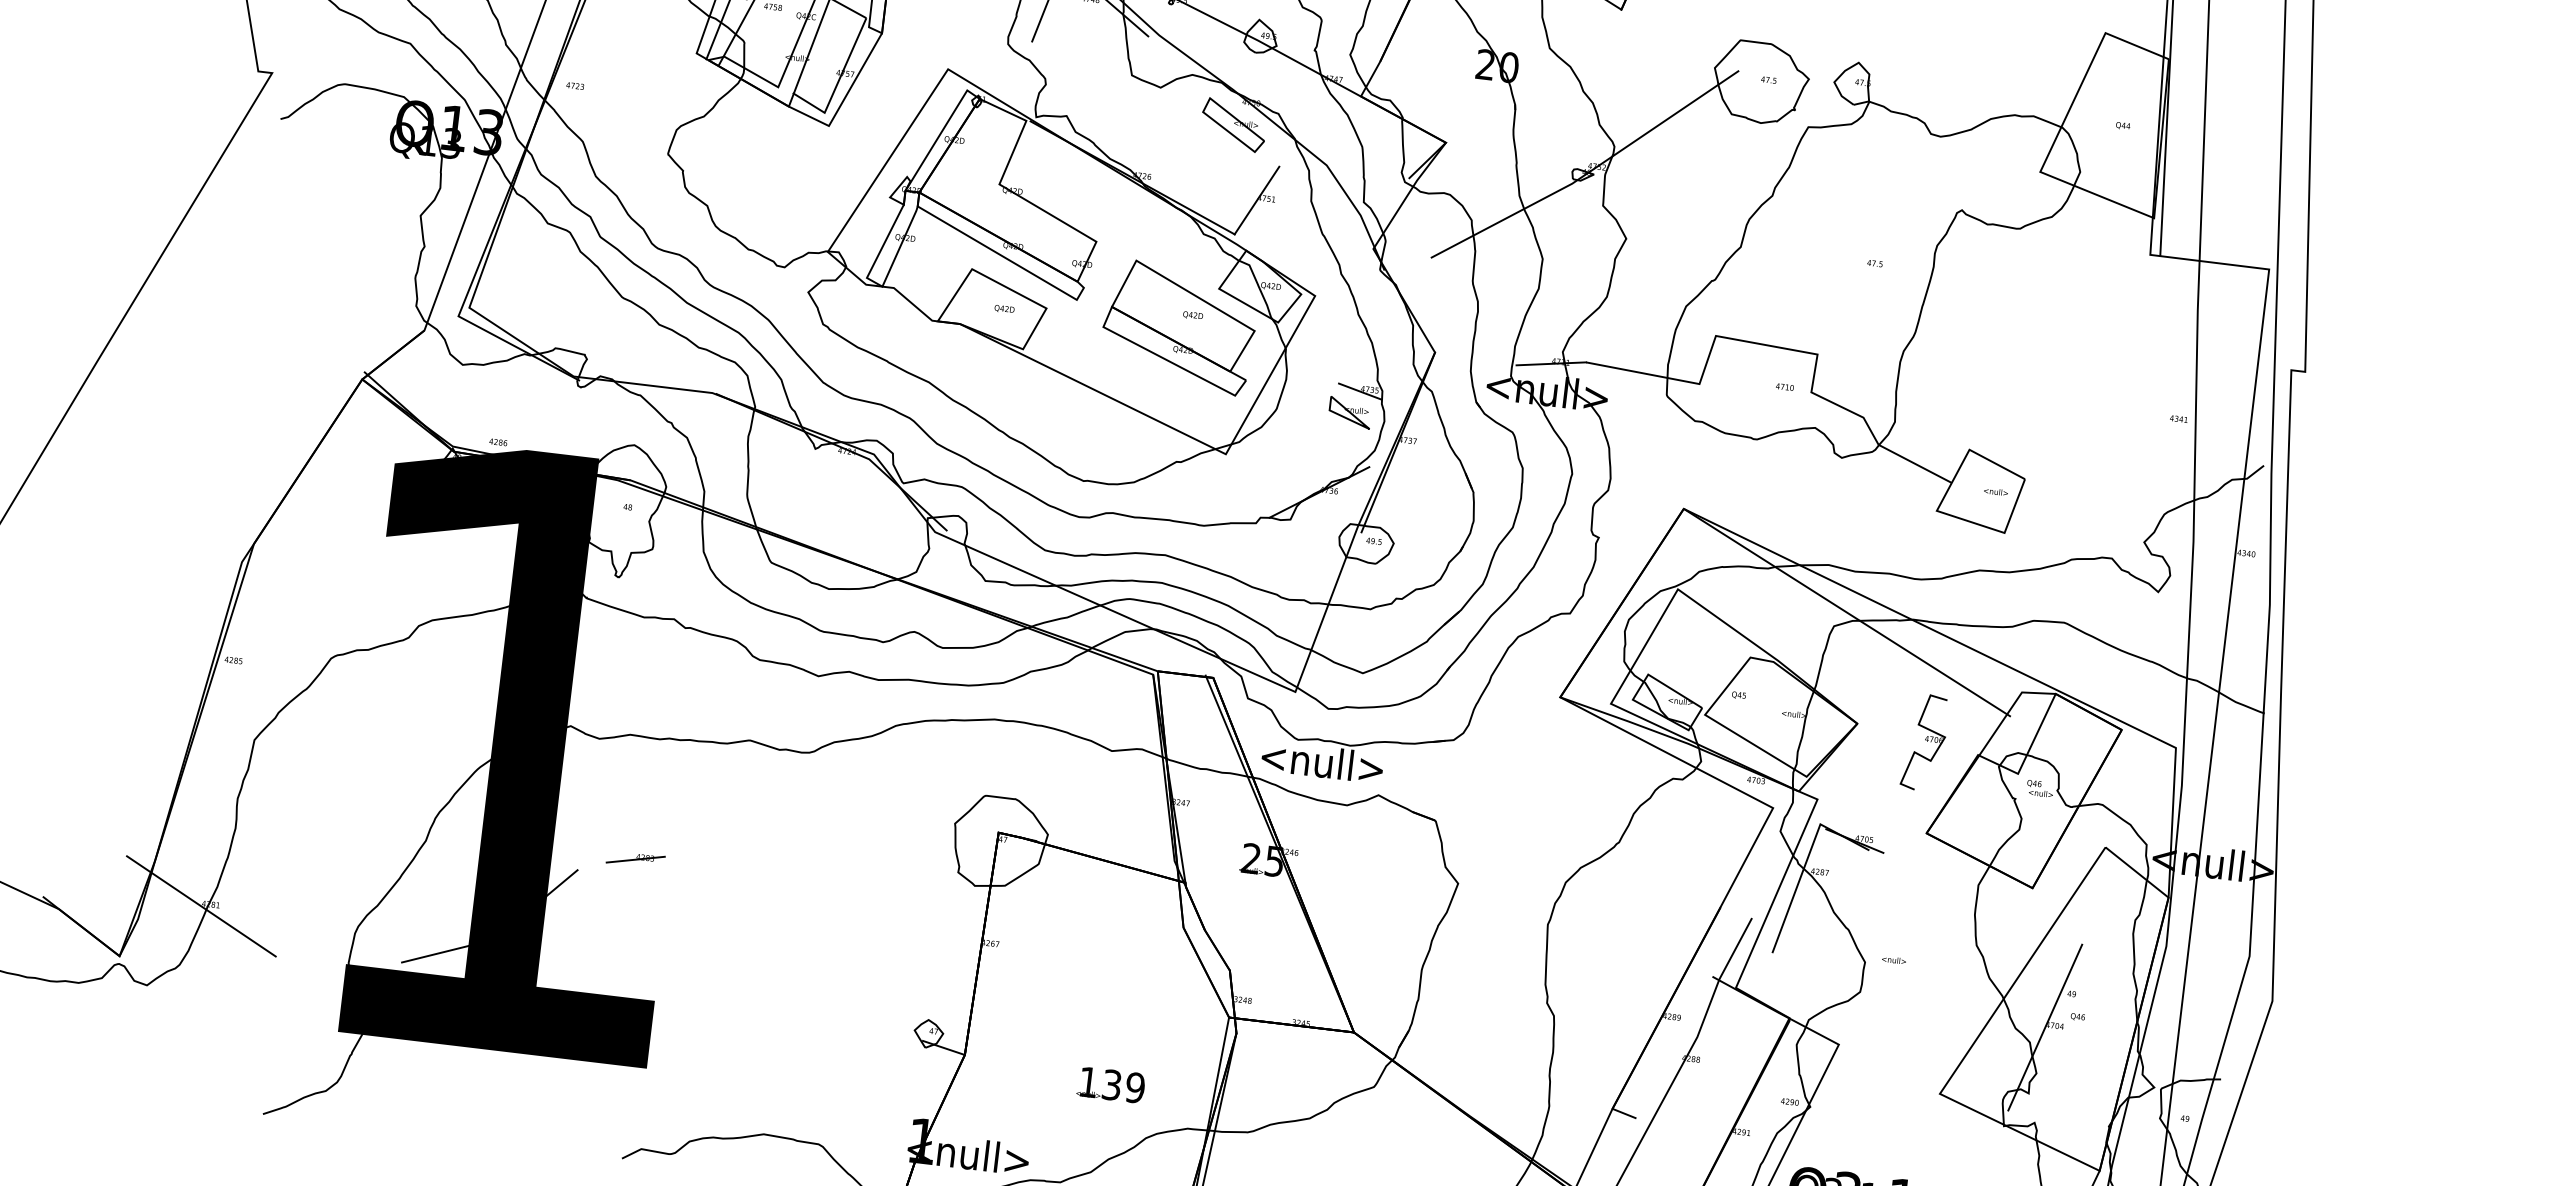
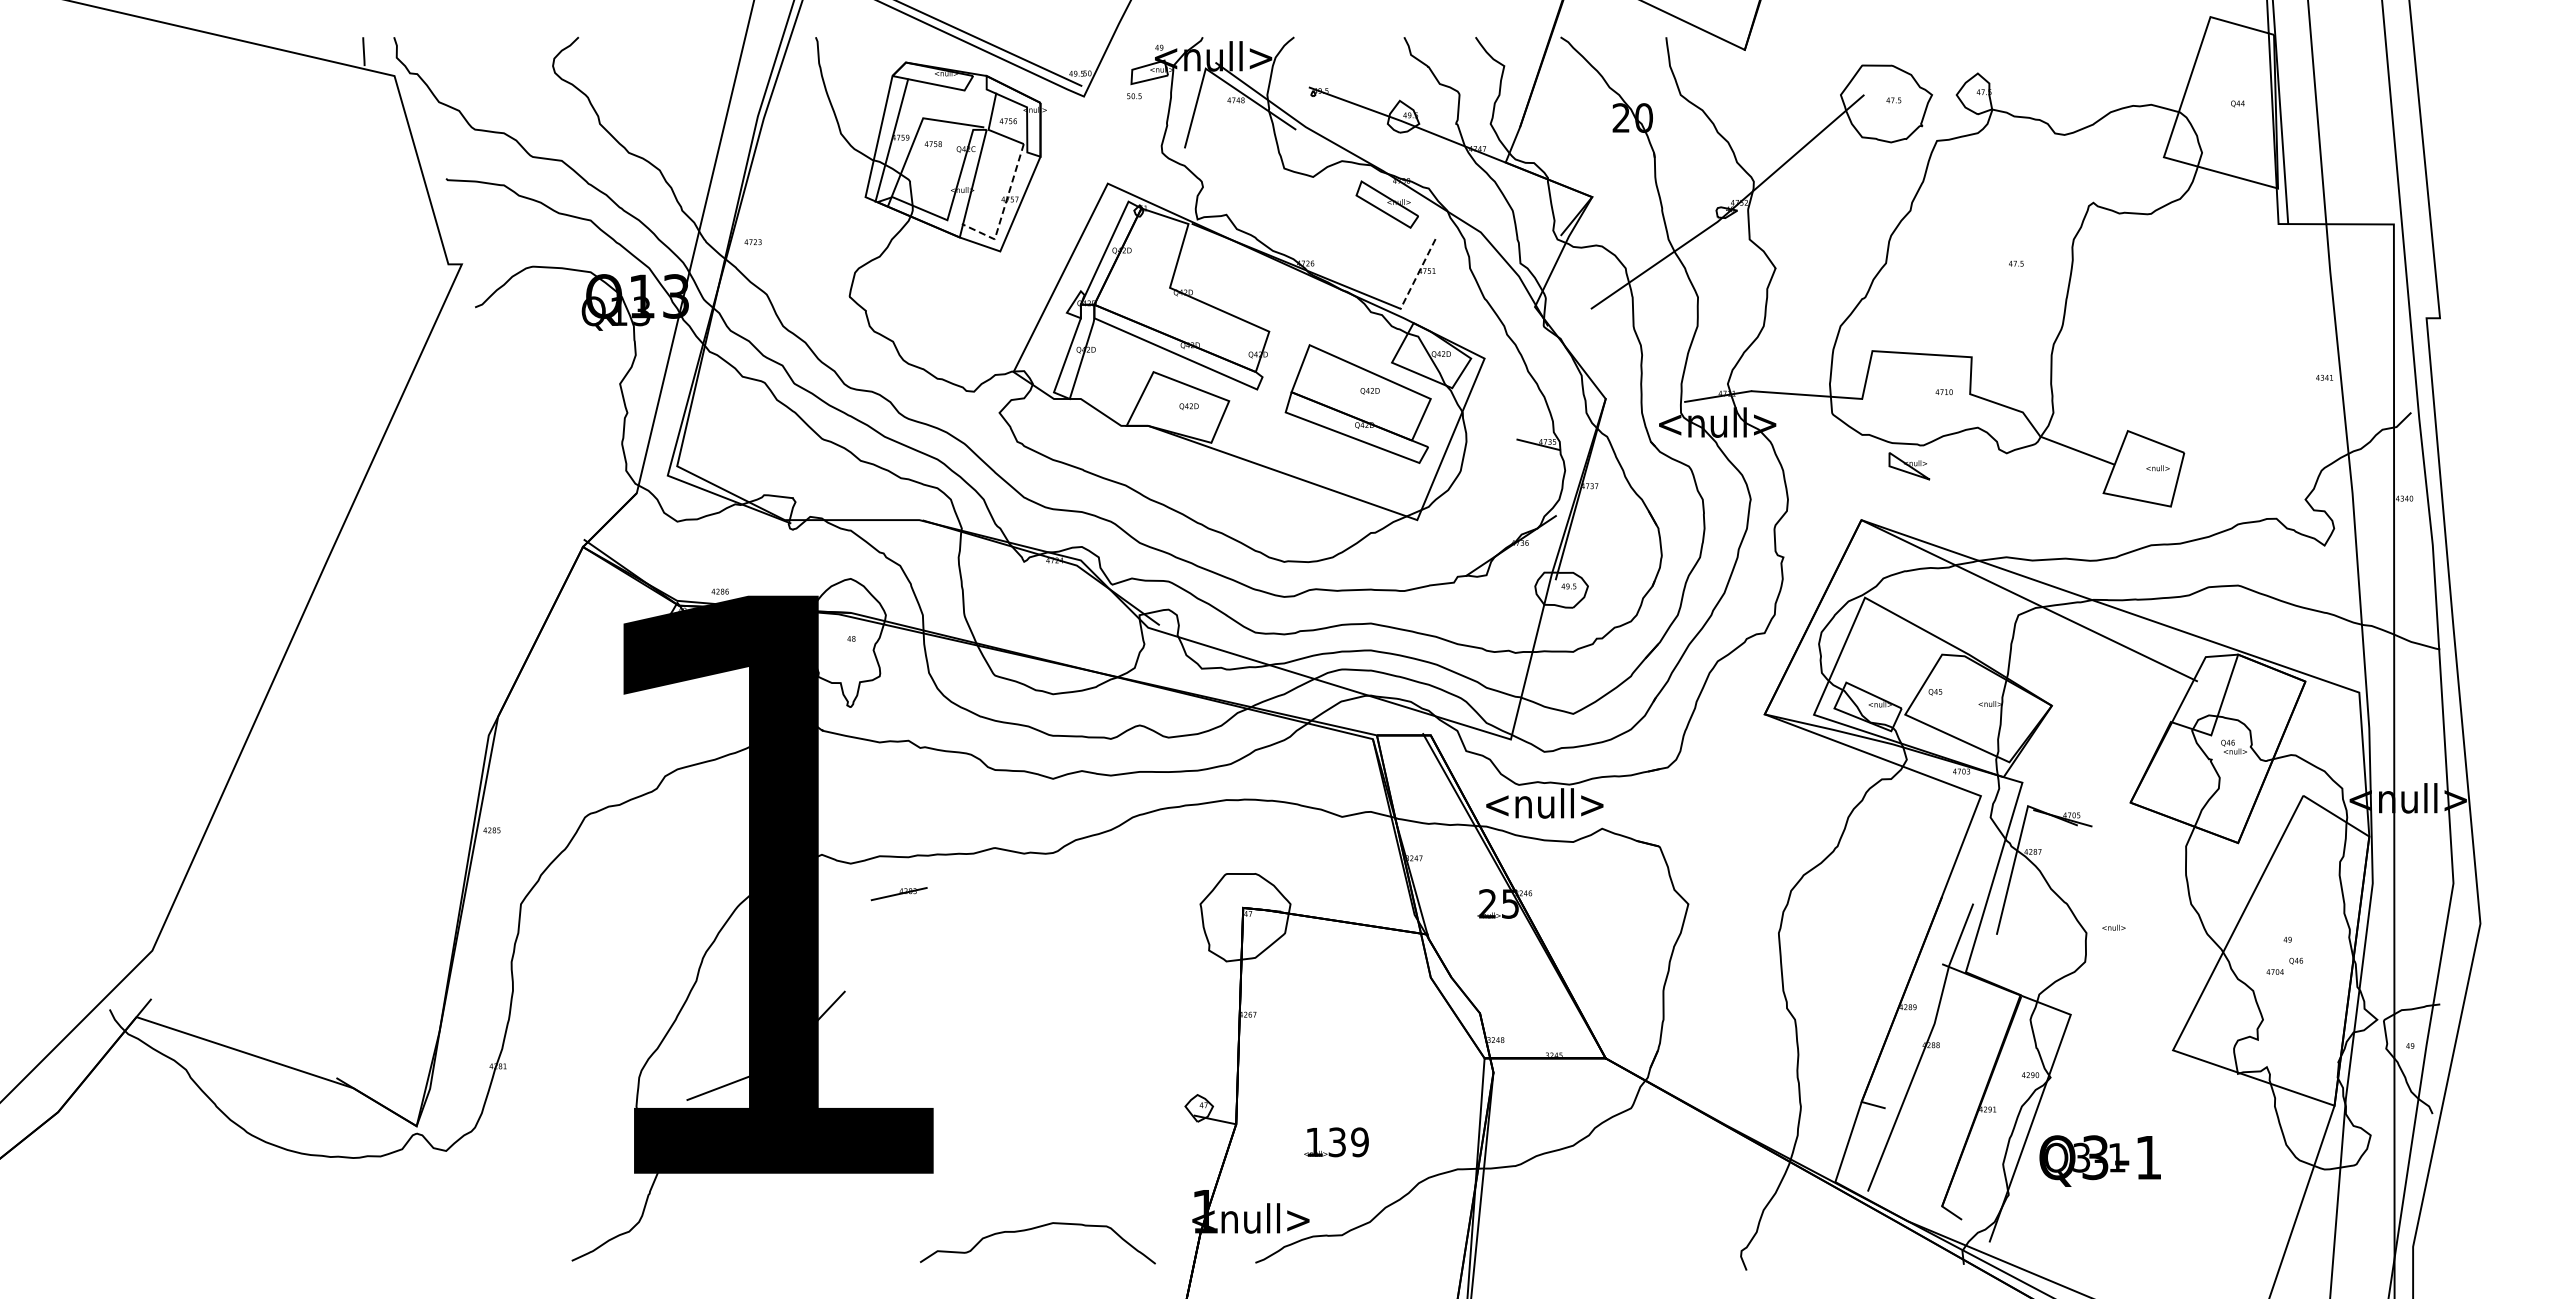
line: (837, 83) -> (1003, 209), solid -> dashed
line: (1256, 201) -> (1417, 274), solid -> dashed
part: (1350, 413) -> (1909, 466), moved
part: (1924, 741) -> (2118, 715), removed
part: (634, 860) -> (898, 894), moved
line: (201, 905) -> (489, 1068), removed
line: (2045, 1027) -> (2266, 974), removed
text: (1111, 1085) -> (1336, 1142), moved

